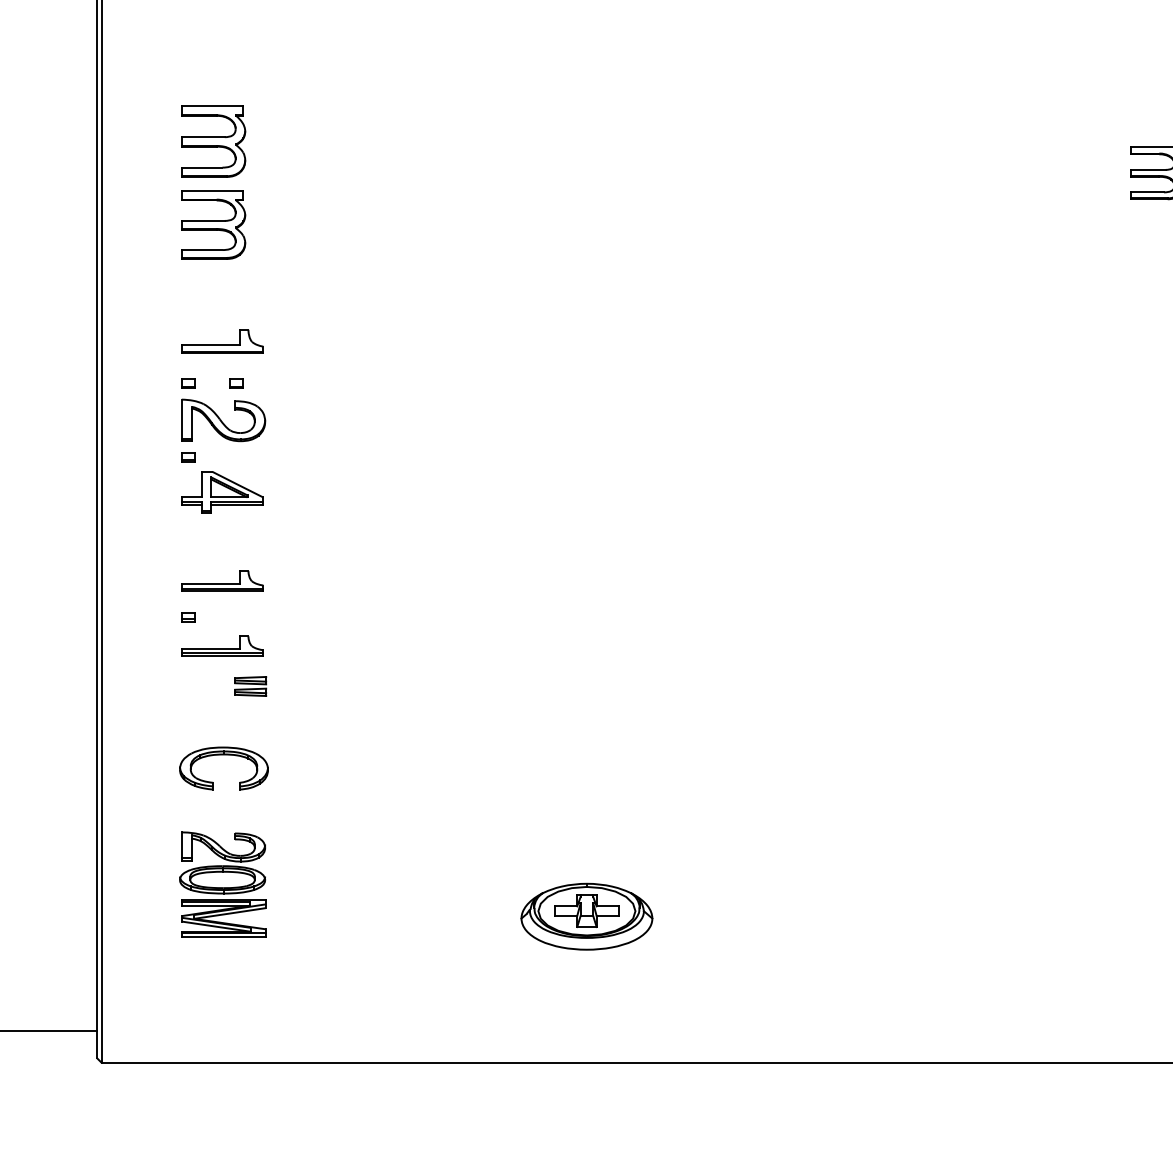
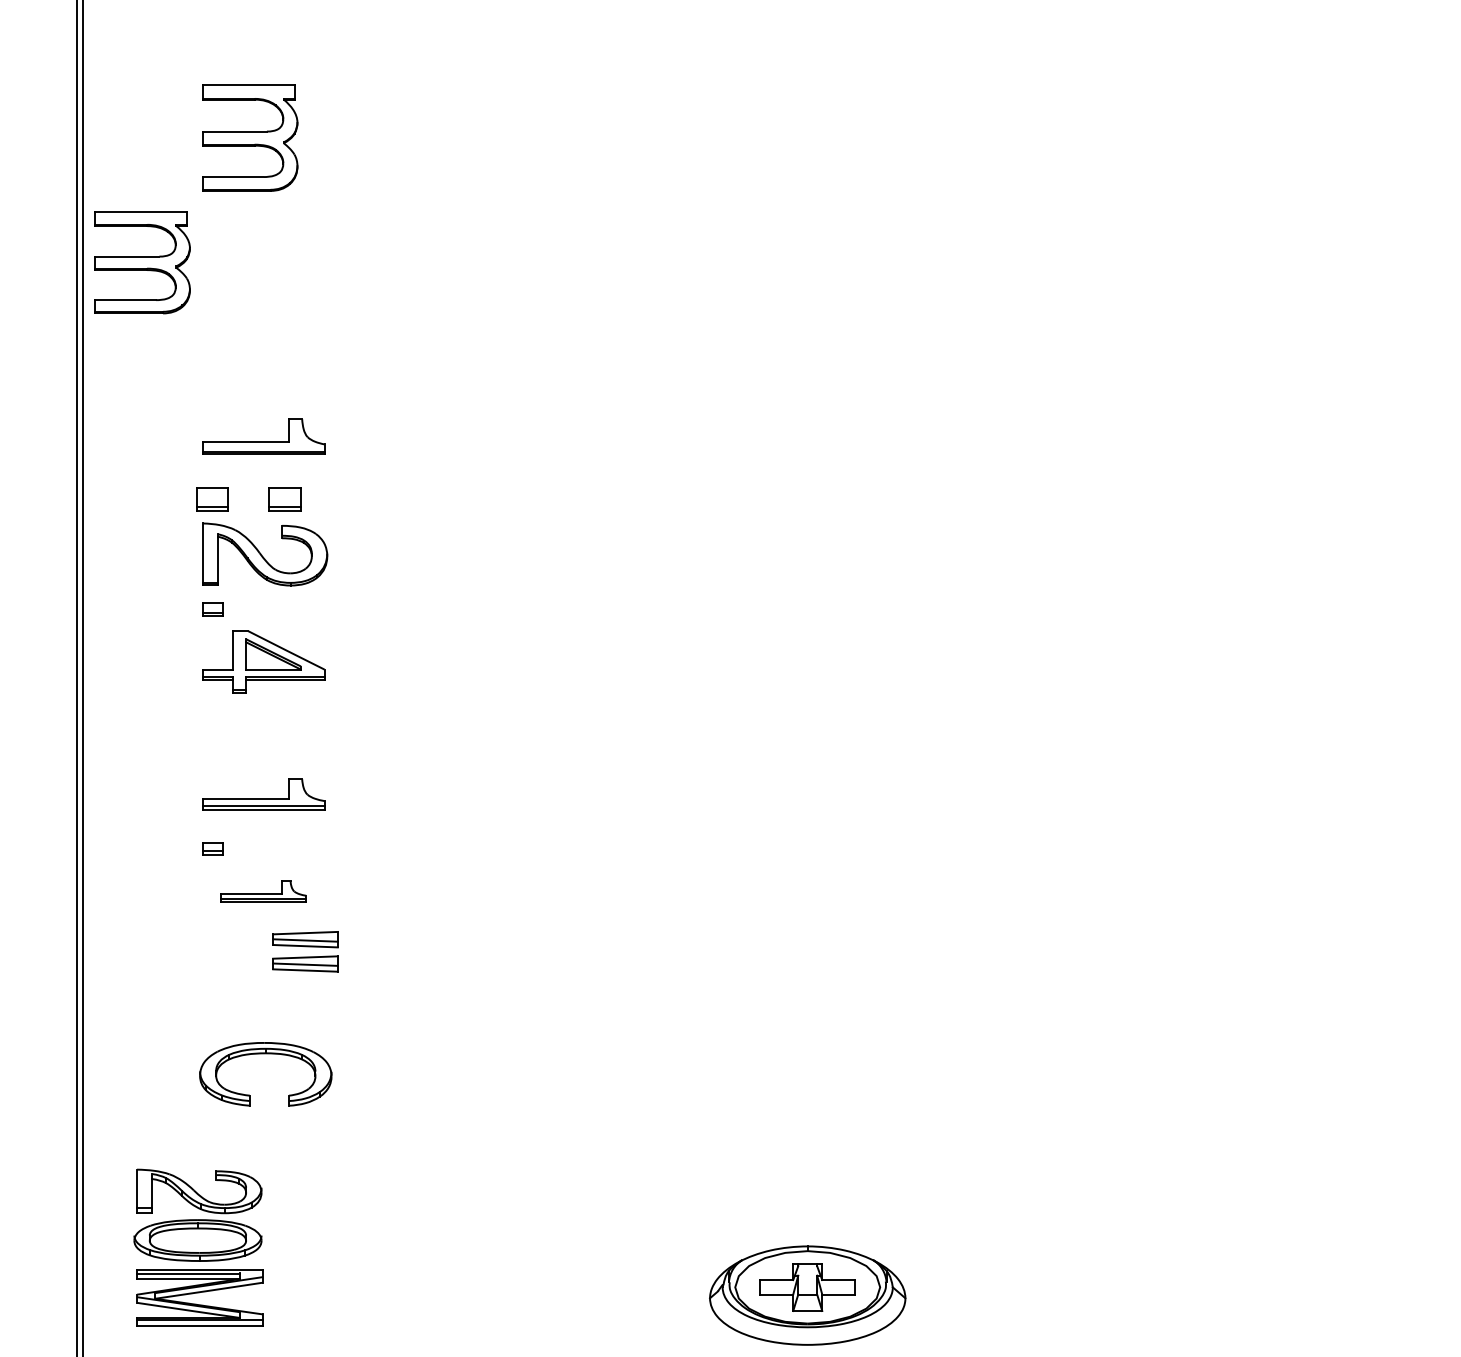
part: (213, 224) -> (142, 261), moved
part: (188, 383) -> (212, 499), size x1.6
part: (236, 383) -> (284, 499), size x1.6
part: (222, 645) -> (263, 890), size x0.7
part: (250, 686) -> (305, 951), size x1.4
part: (222, 884) -> (197, 1247), moved

